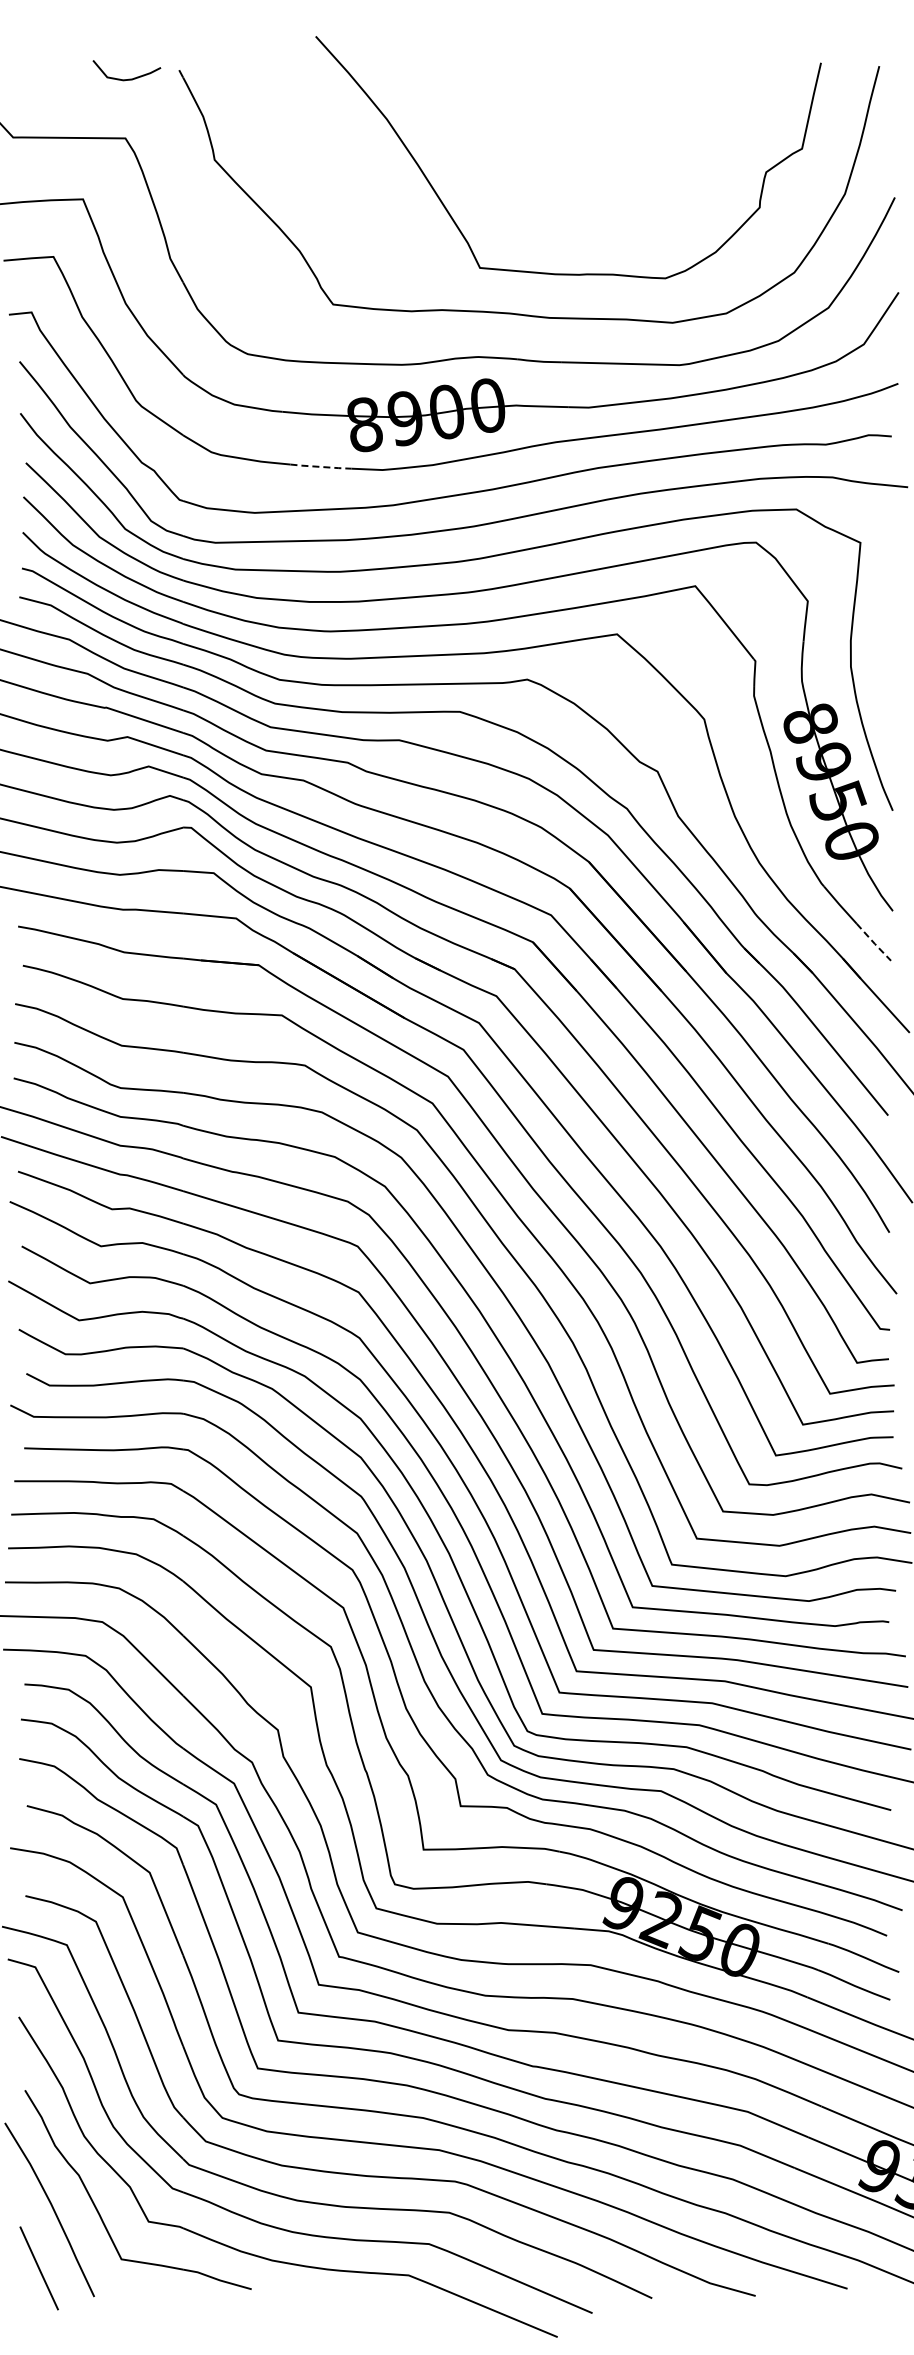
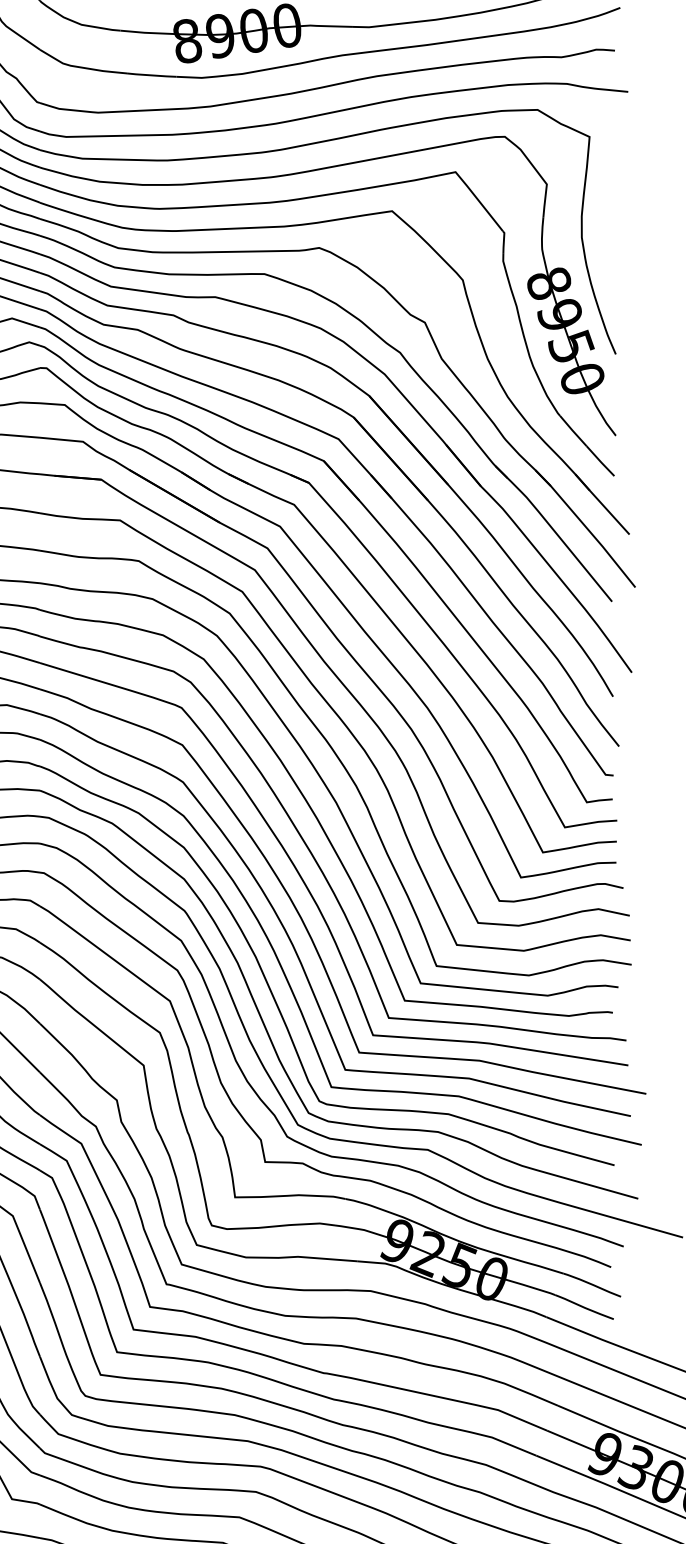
line: (321, 466) -> (152, 75), dashed -> solid
line: (874, 943) -> (600, 462), dashed -> solid

